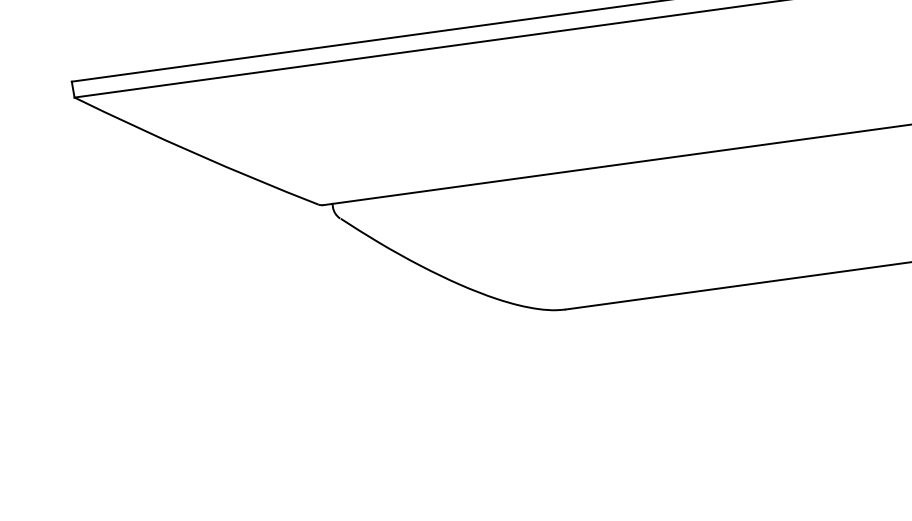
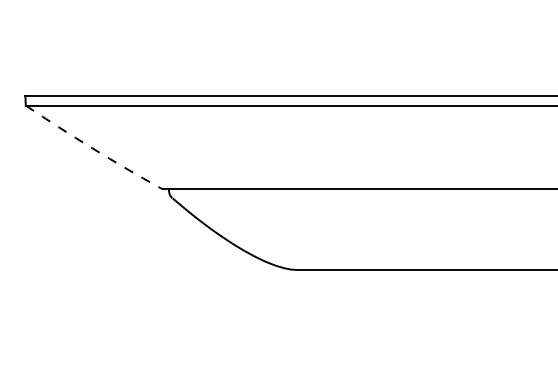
arc: (195, 153) -> (92, 148), solid -> dashed

